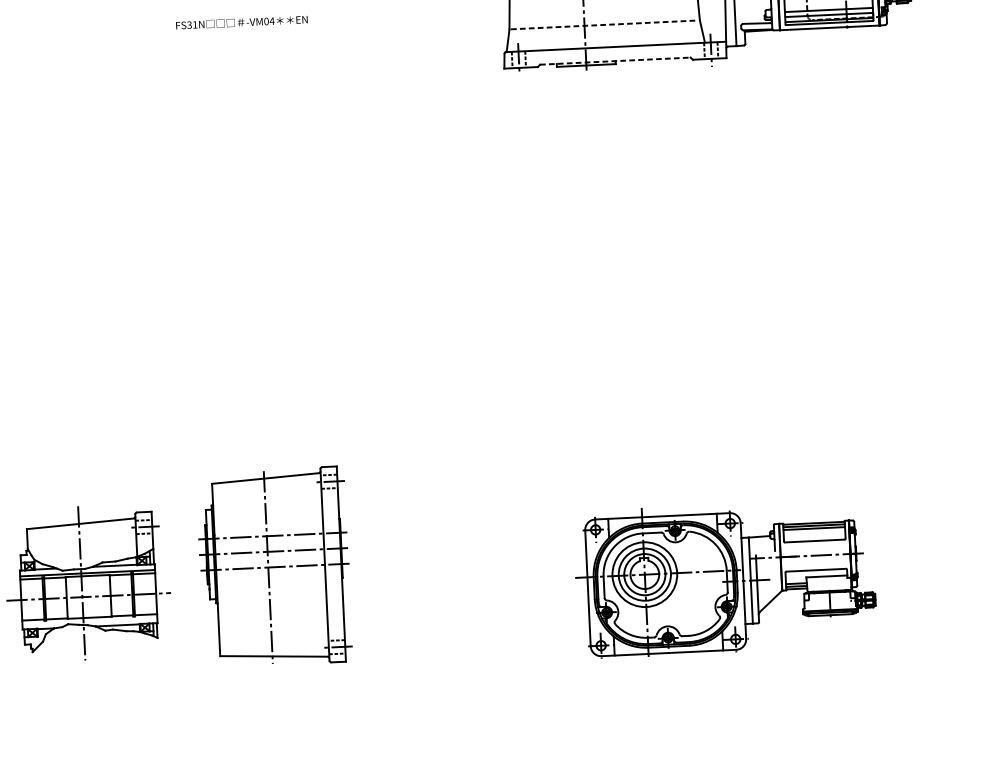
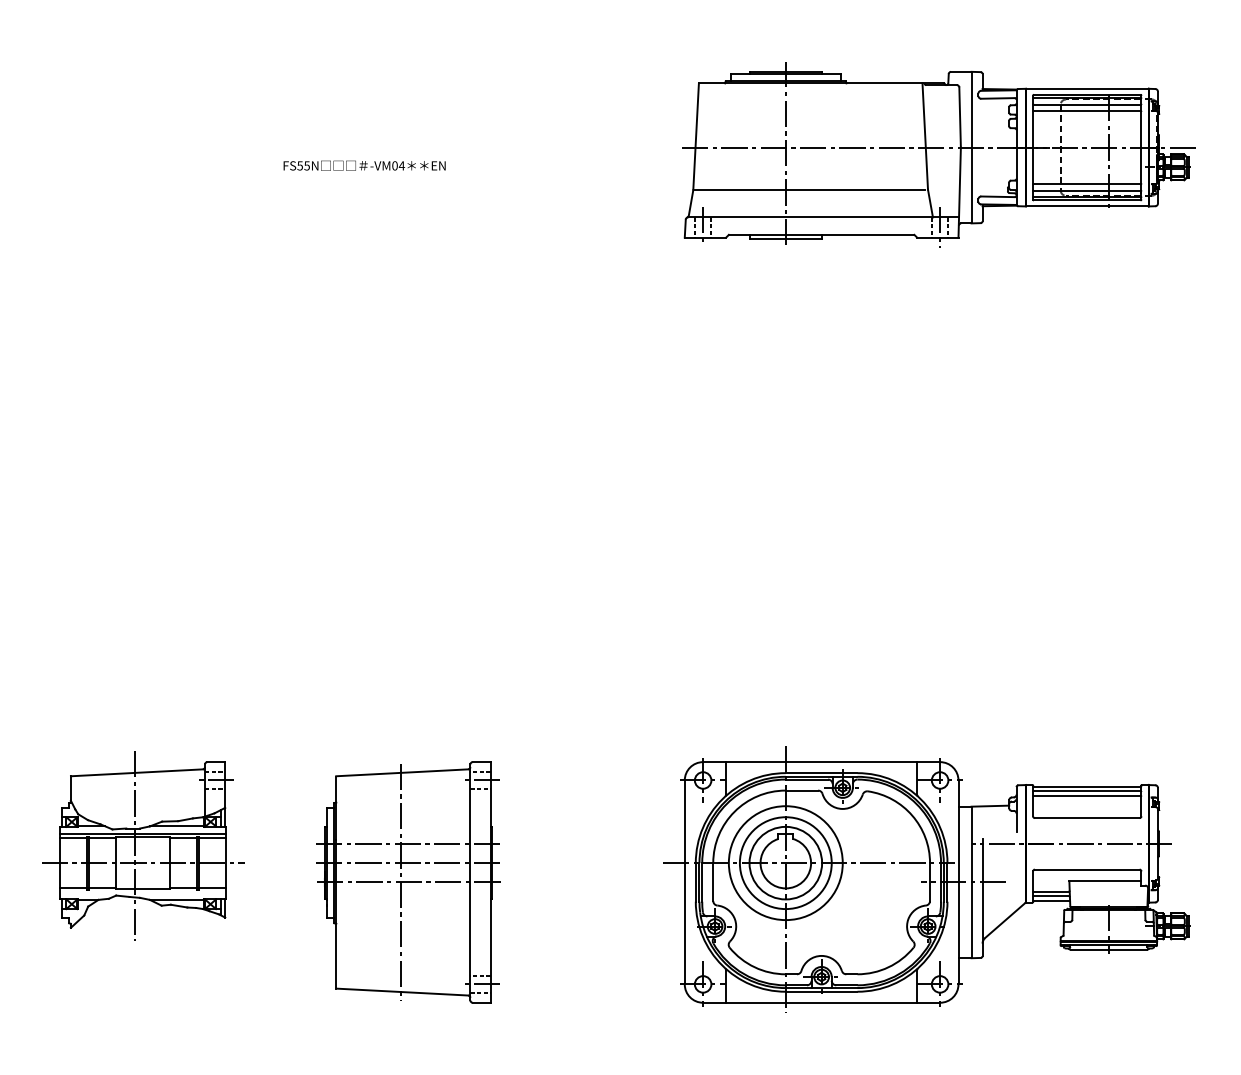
text: (192, 24) -> (303, 165), FS31N -> FS55N
line: (604, 24) -> (810, 189), dashed -> solid
line: (615, 60) -> (821, 234), dashed -> solid
part: (274, 567) -> (408, 882), moved
part: (725, 580) -> (926, 879), size x1.43

